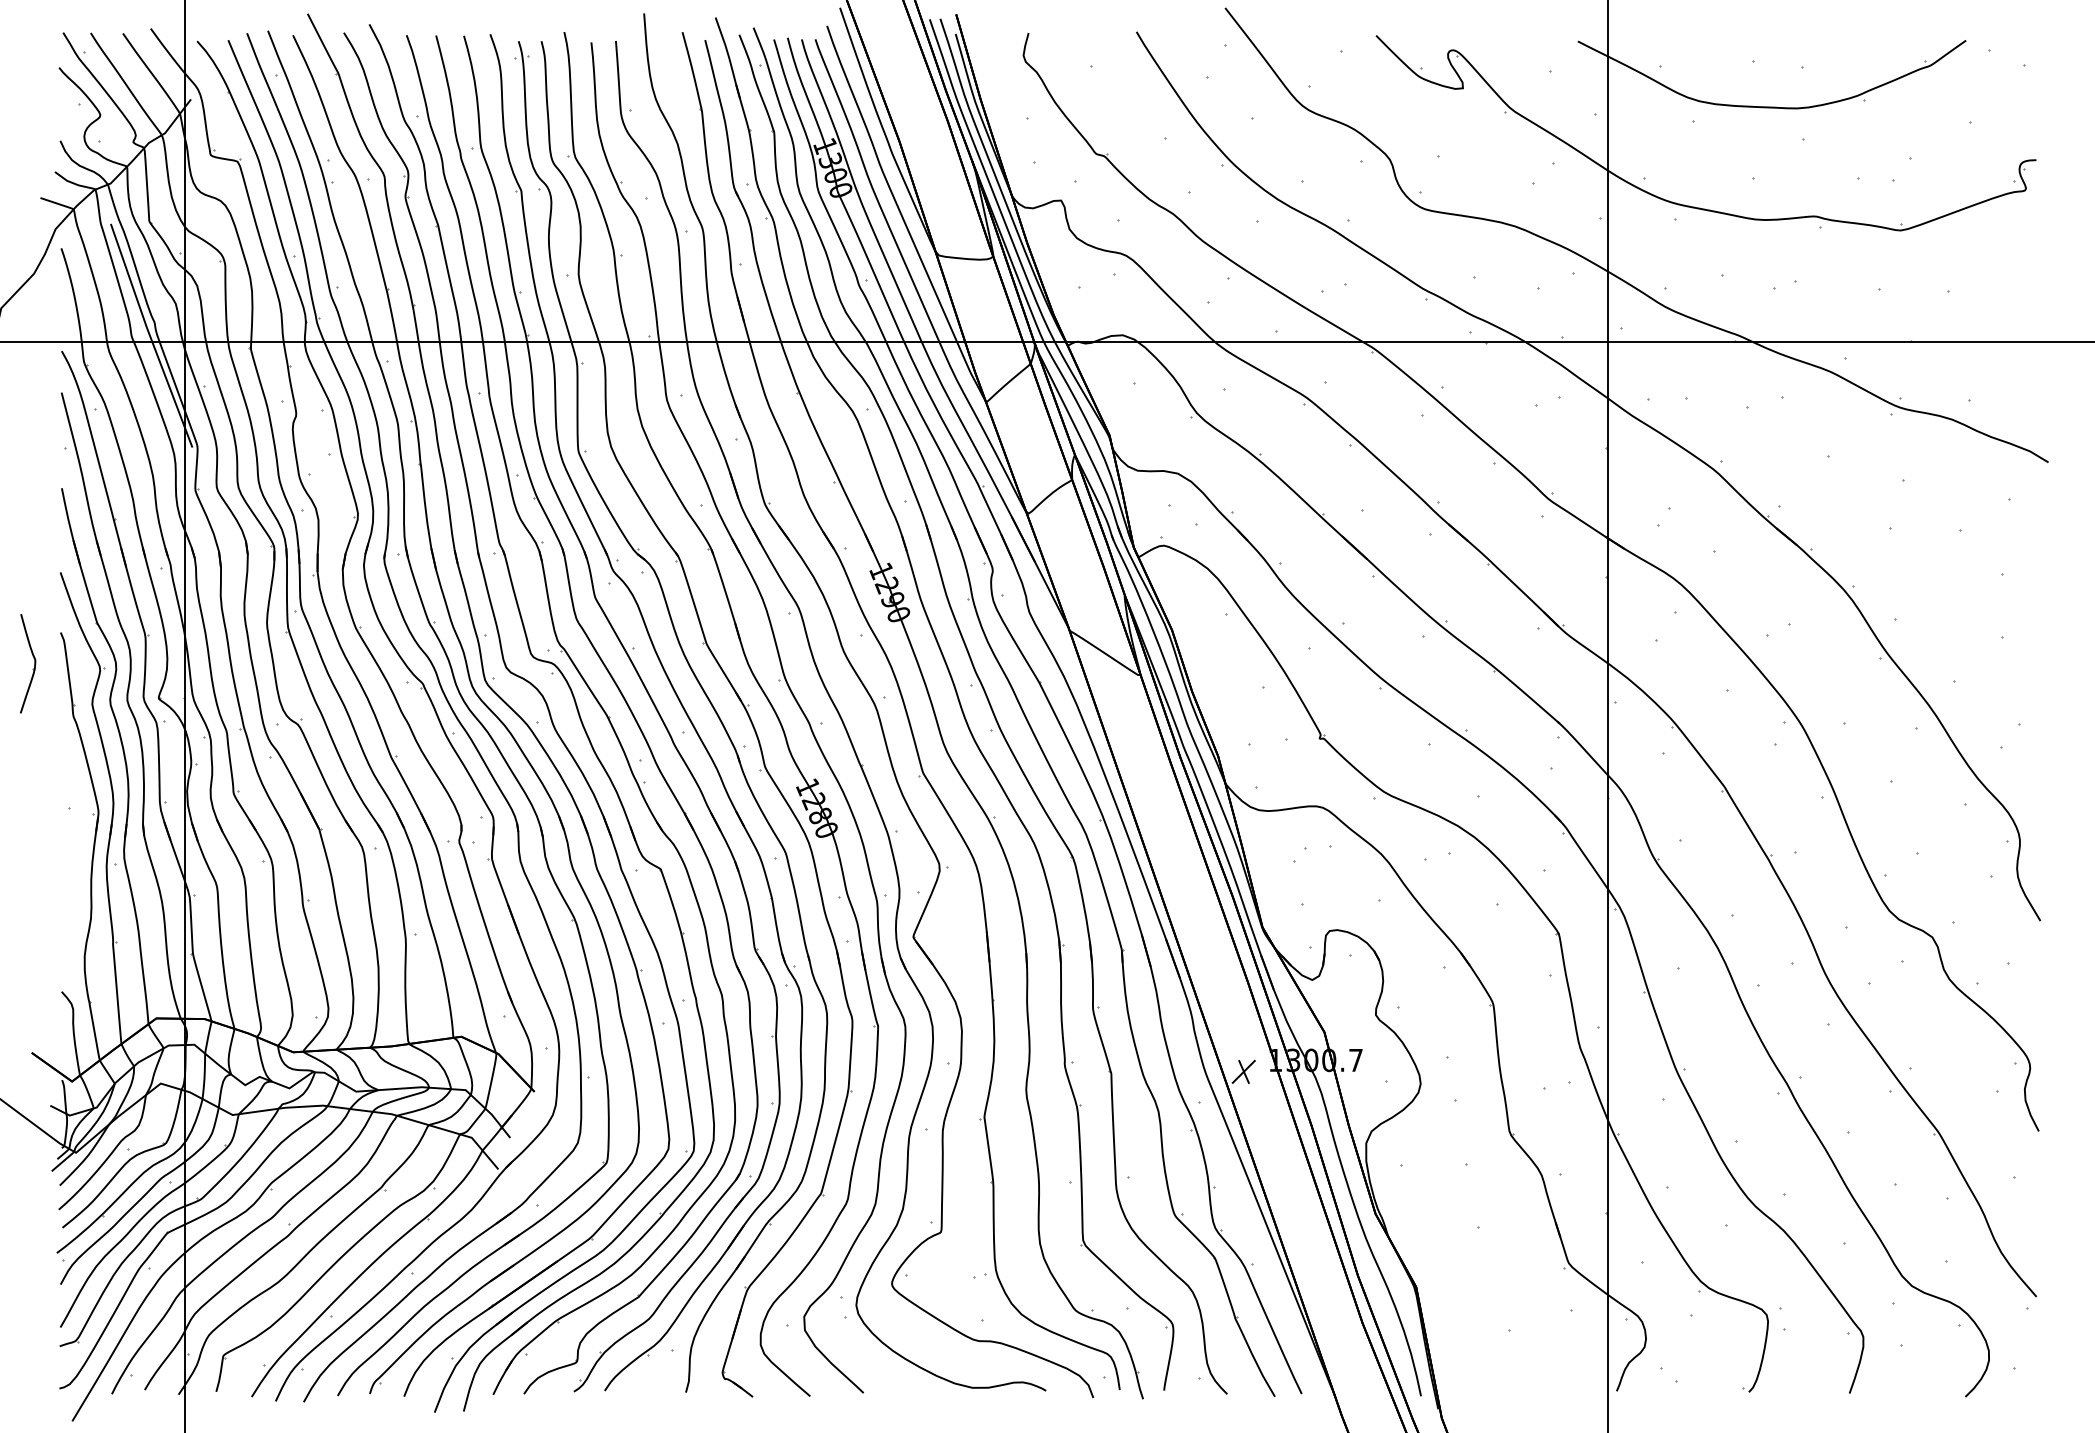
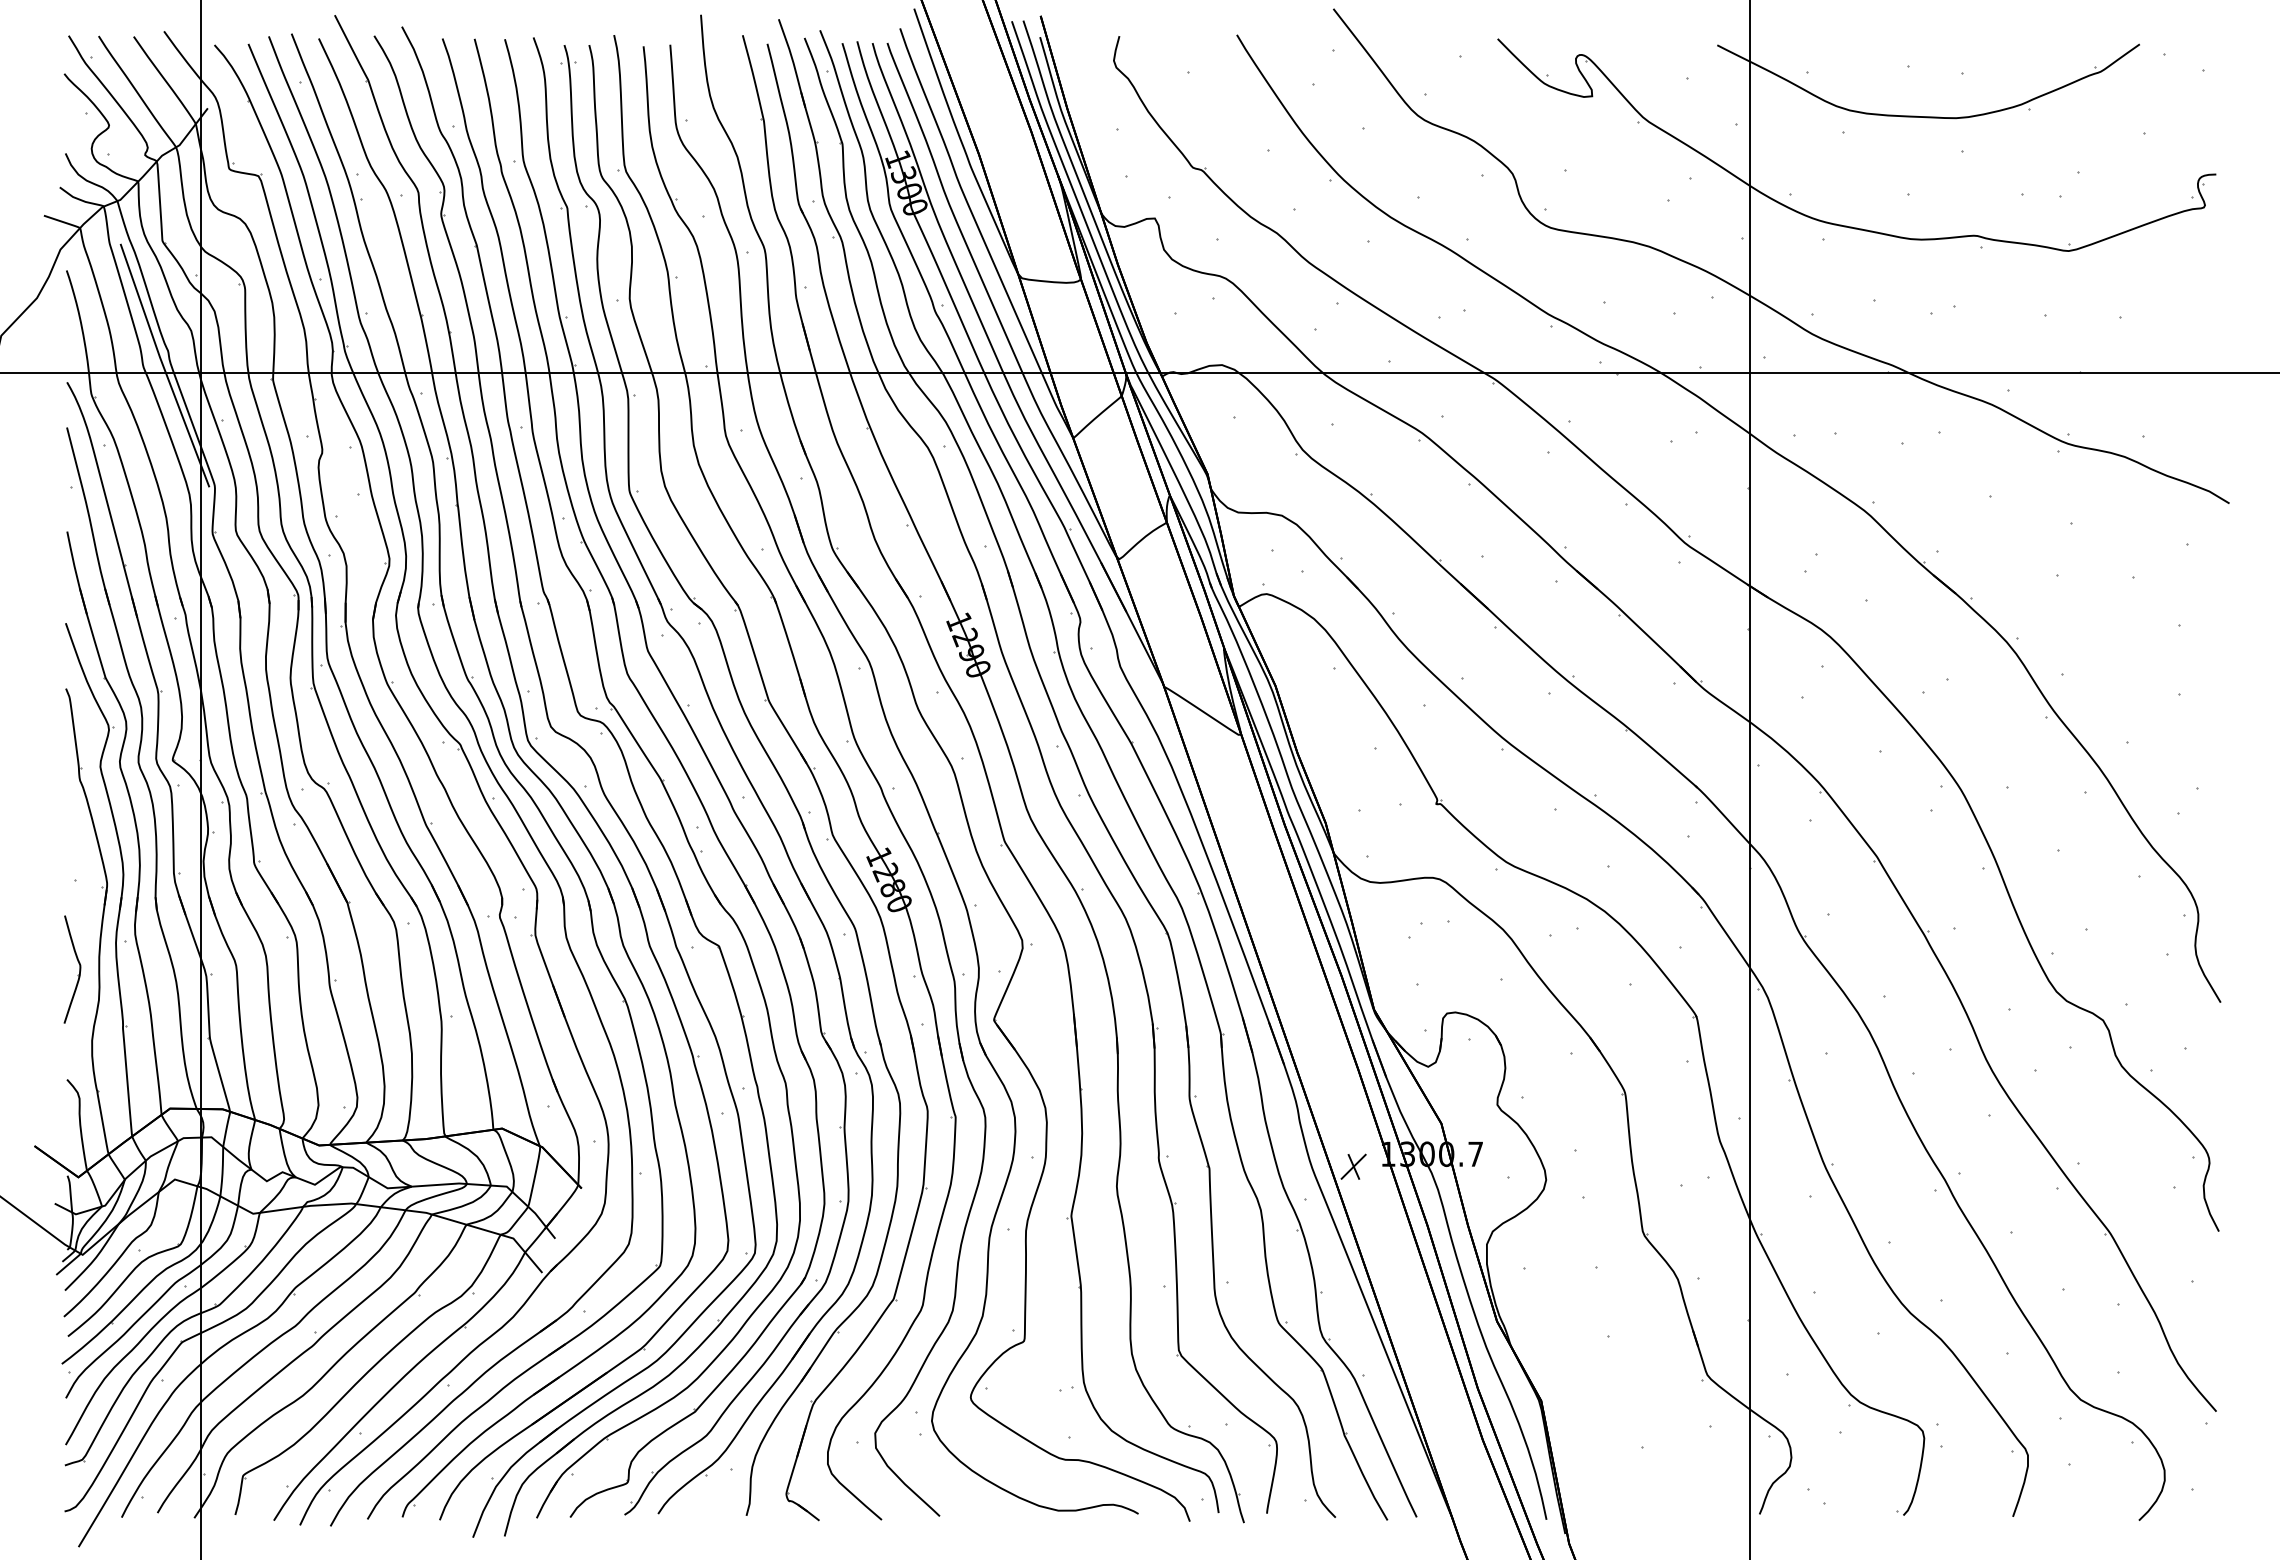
part: (34, 663) -> (79, 969), moved

